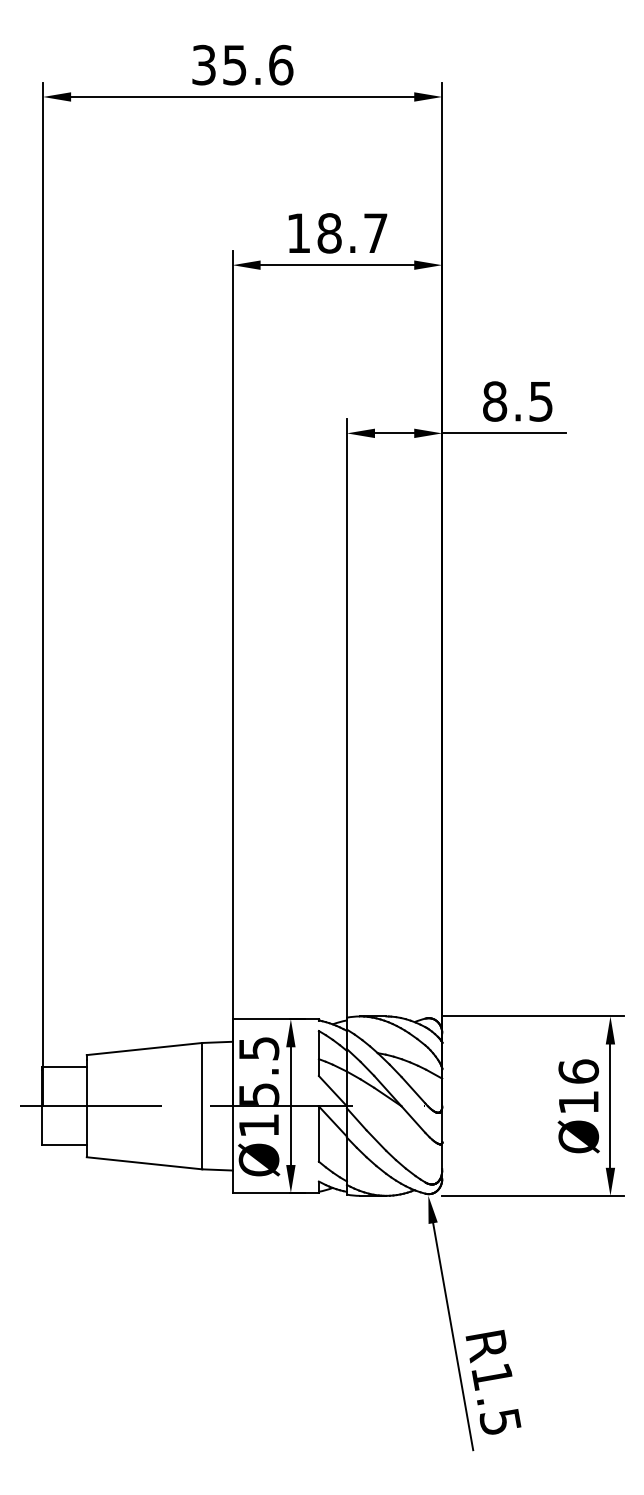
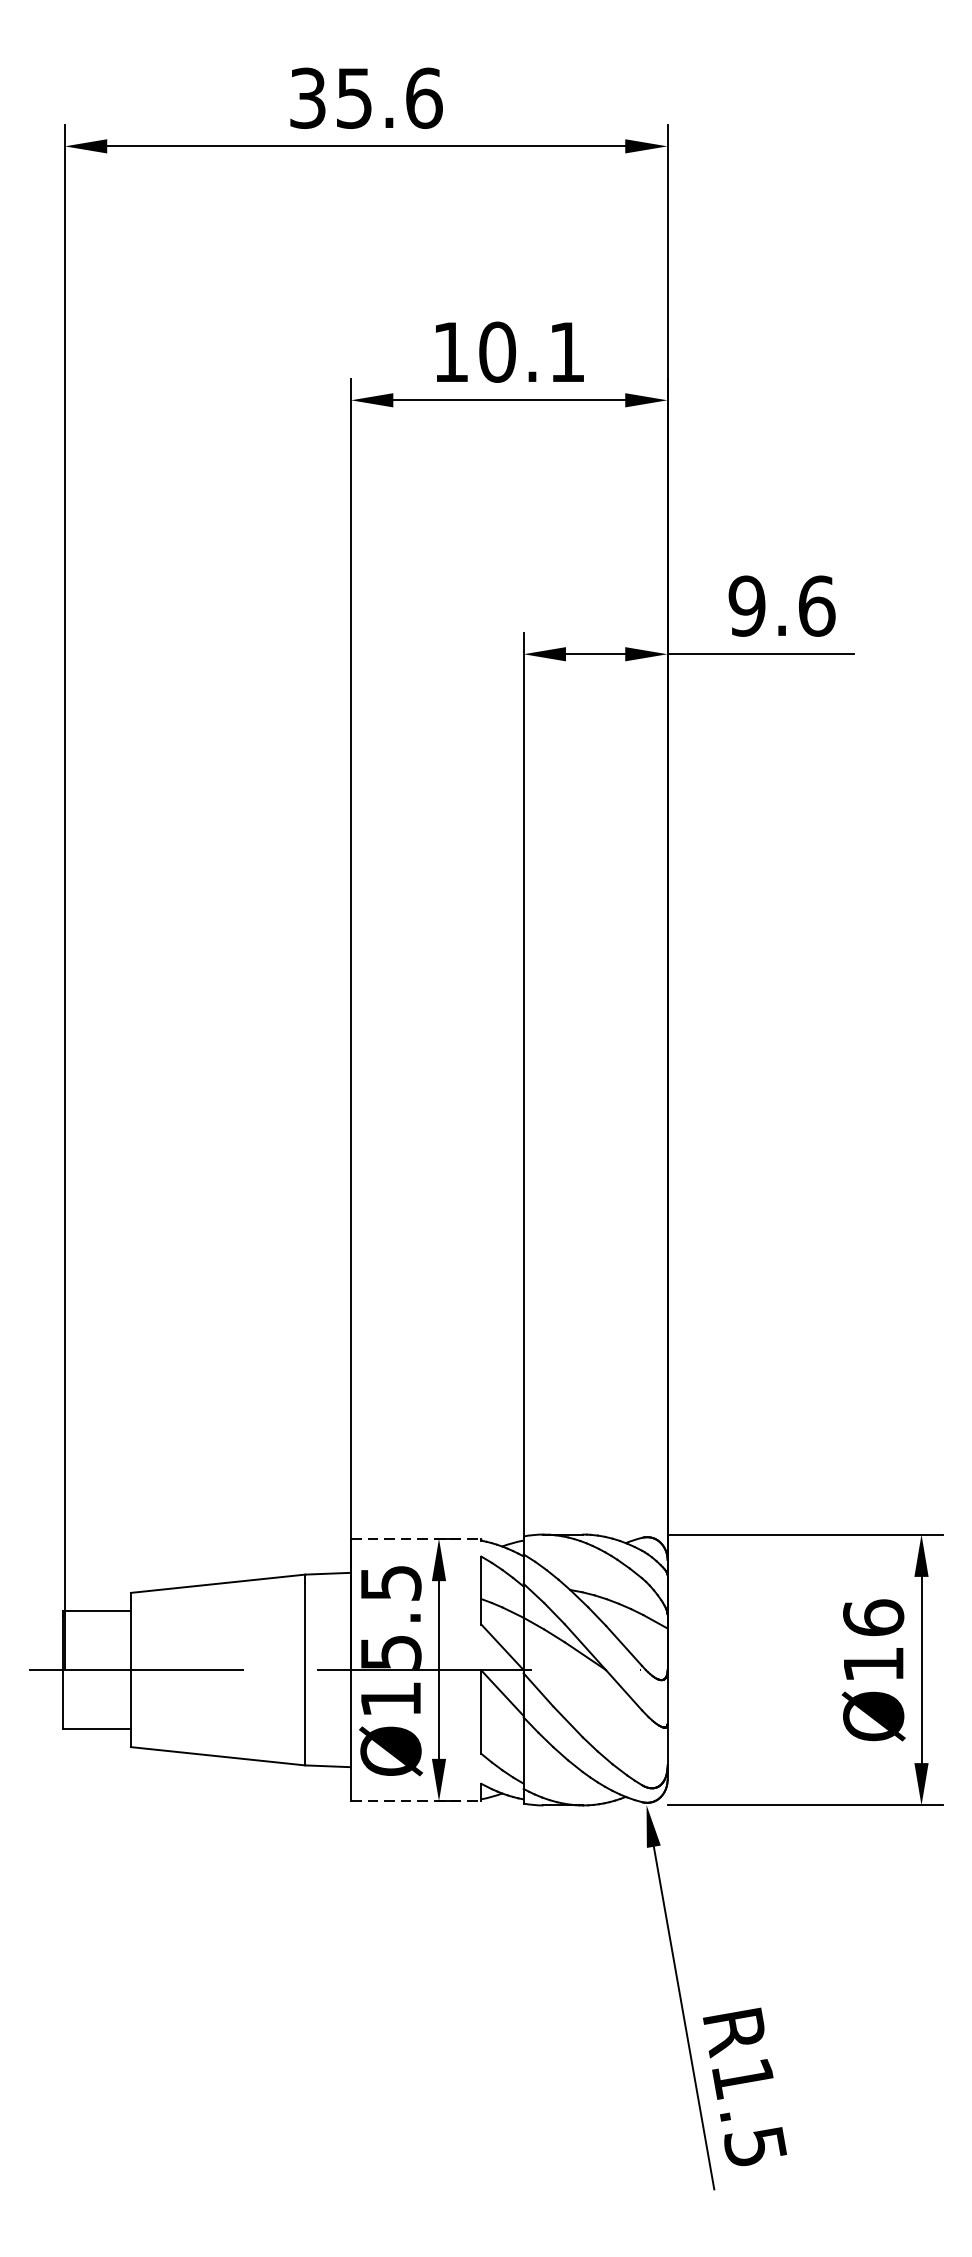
text: (352, 233) -> (532, 352), 18.7 -> 10.1
text: (517, 401) -> (781, 606), 8.5 -> 9.6
line: (276, 1019) -> (417, 1539), solid -> dashed
line: (276, 1193) -> (417, 1801), solid -> dashed

